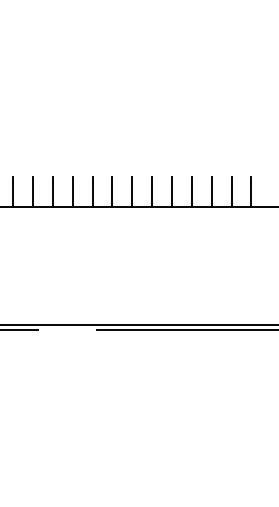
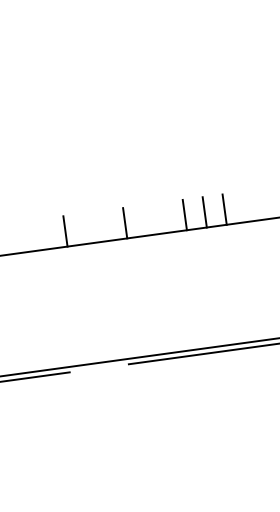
line: (13, 191) -> (26, 236), removed
line: (32, 191) -> (45, 233), removed
line: (72, 191) -> (85, 228), removed
line: (92, 191) -> (105, 225), removed
line: (132, 191) -> (145, 220), removed
line: (152, 191) -> (165, 217), removed
line: (231, 191) -> (244, 206), removed
line: (251, 191) -> (264, 203), removed

